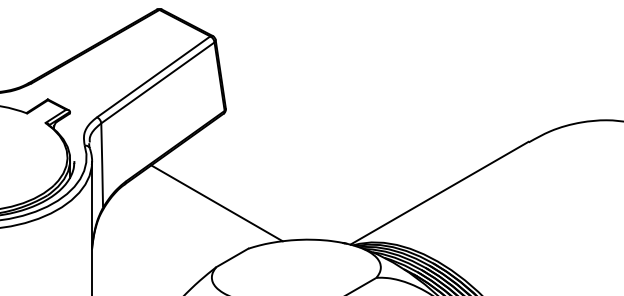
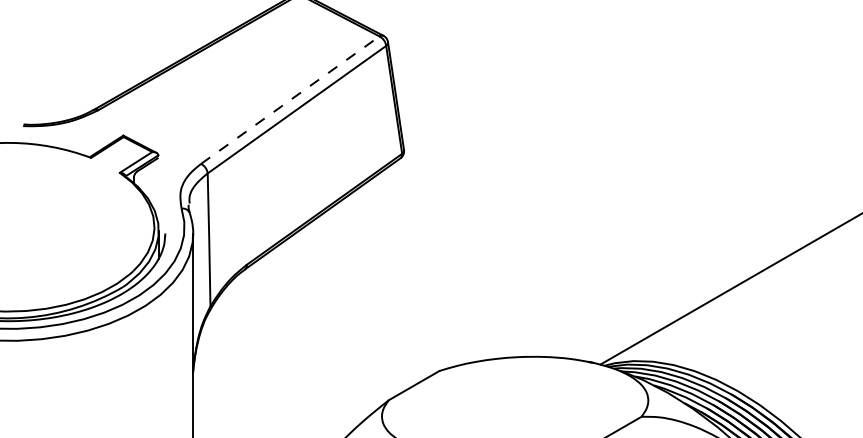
line: (153, 76) -> (289, 99), solid -> dashed
line: (216, 203) -> (389, 299), removed

